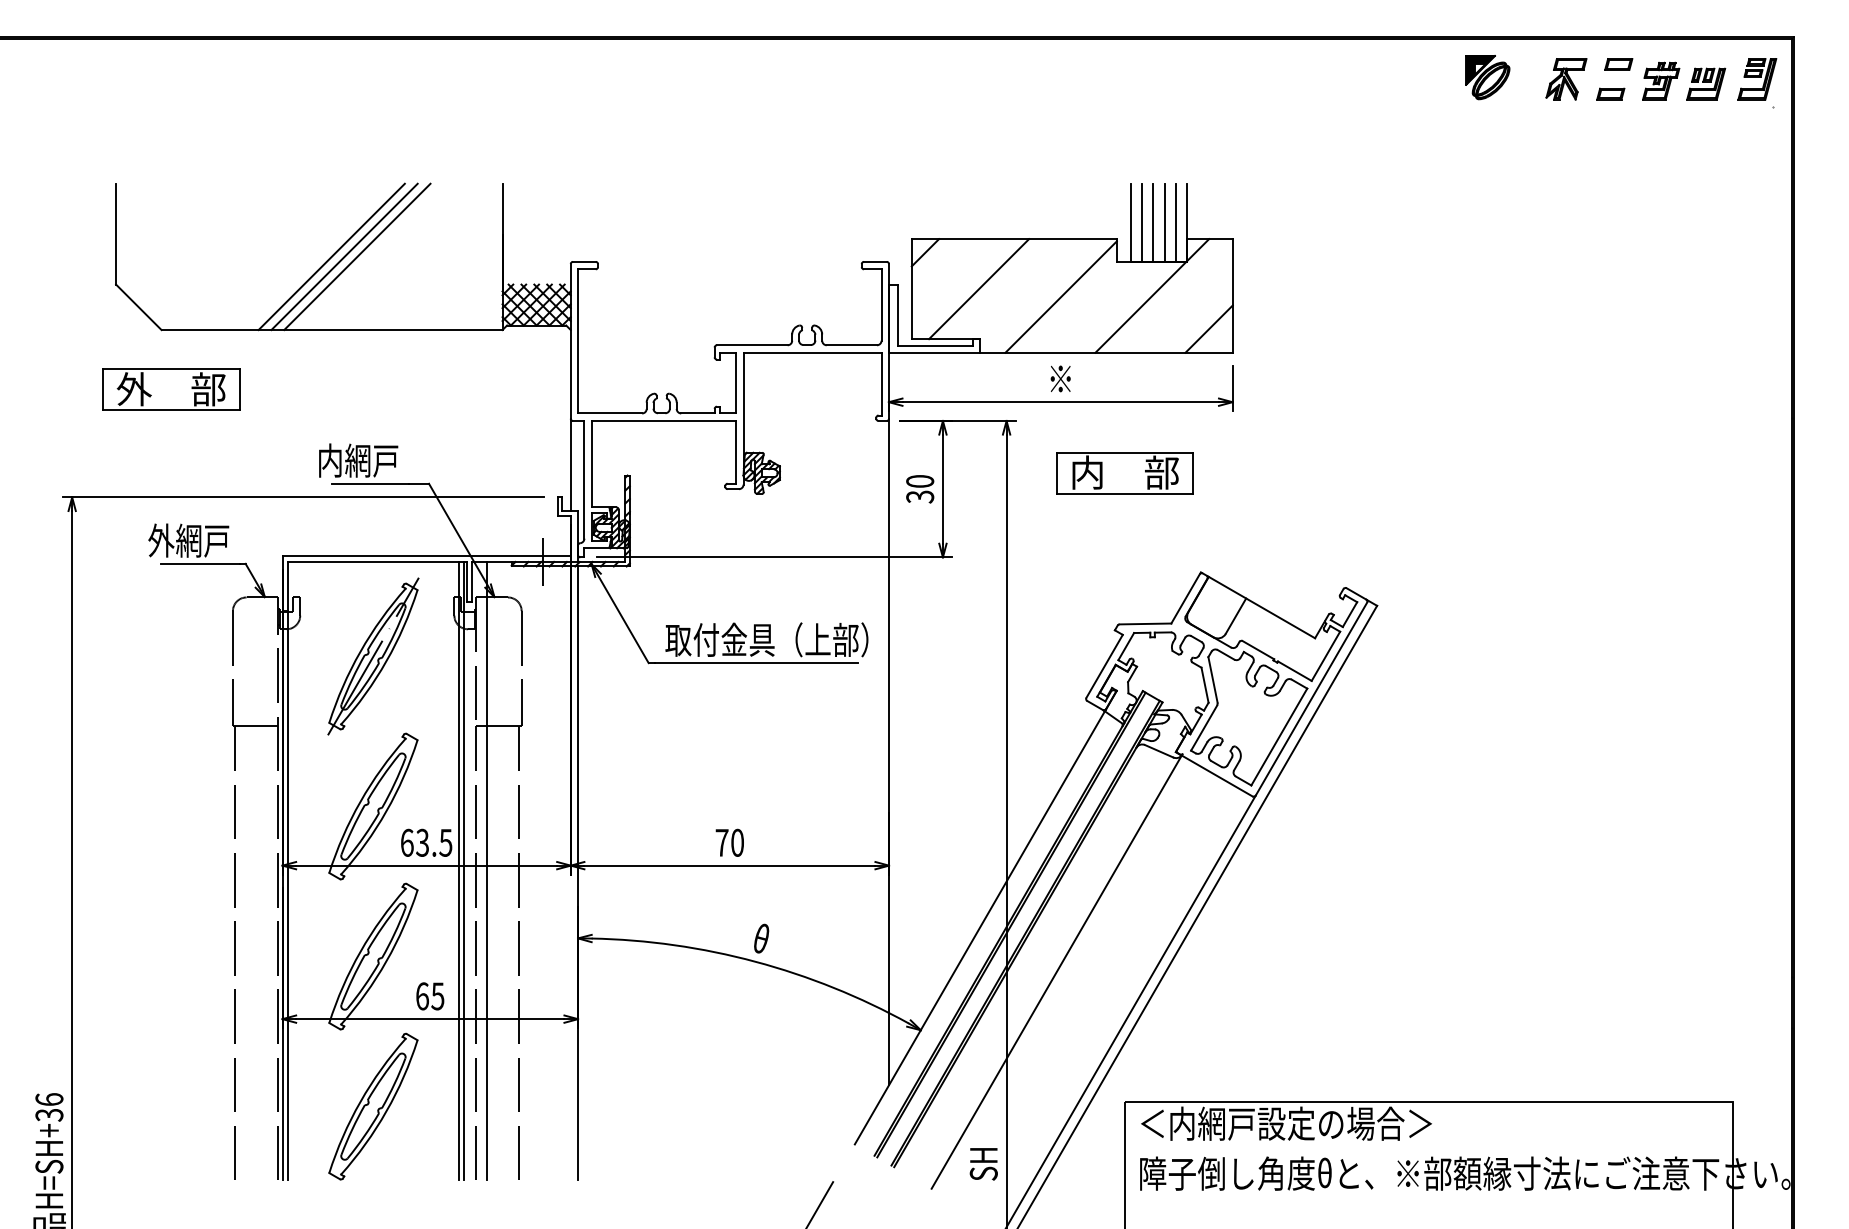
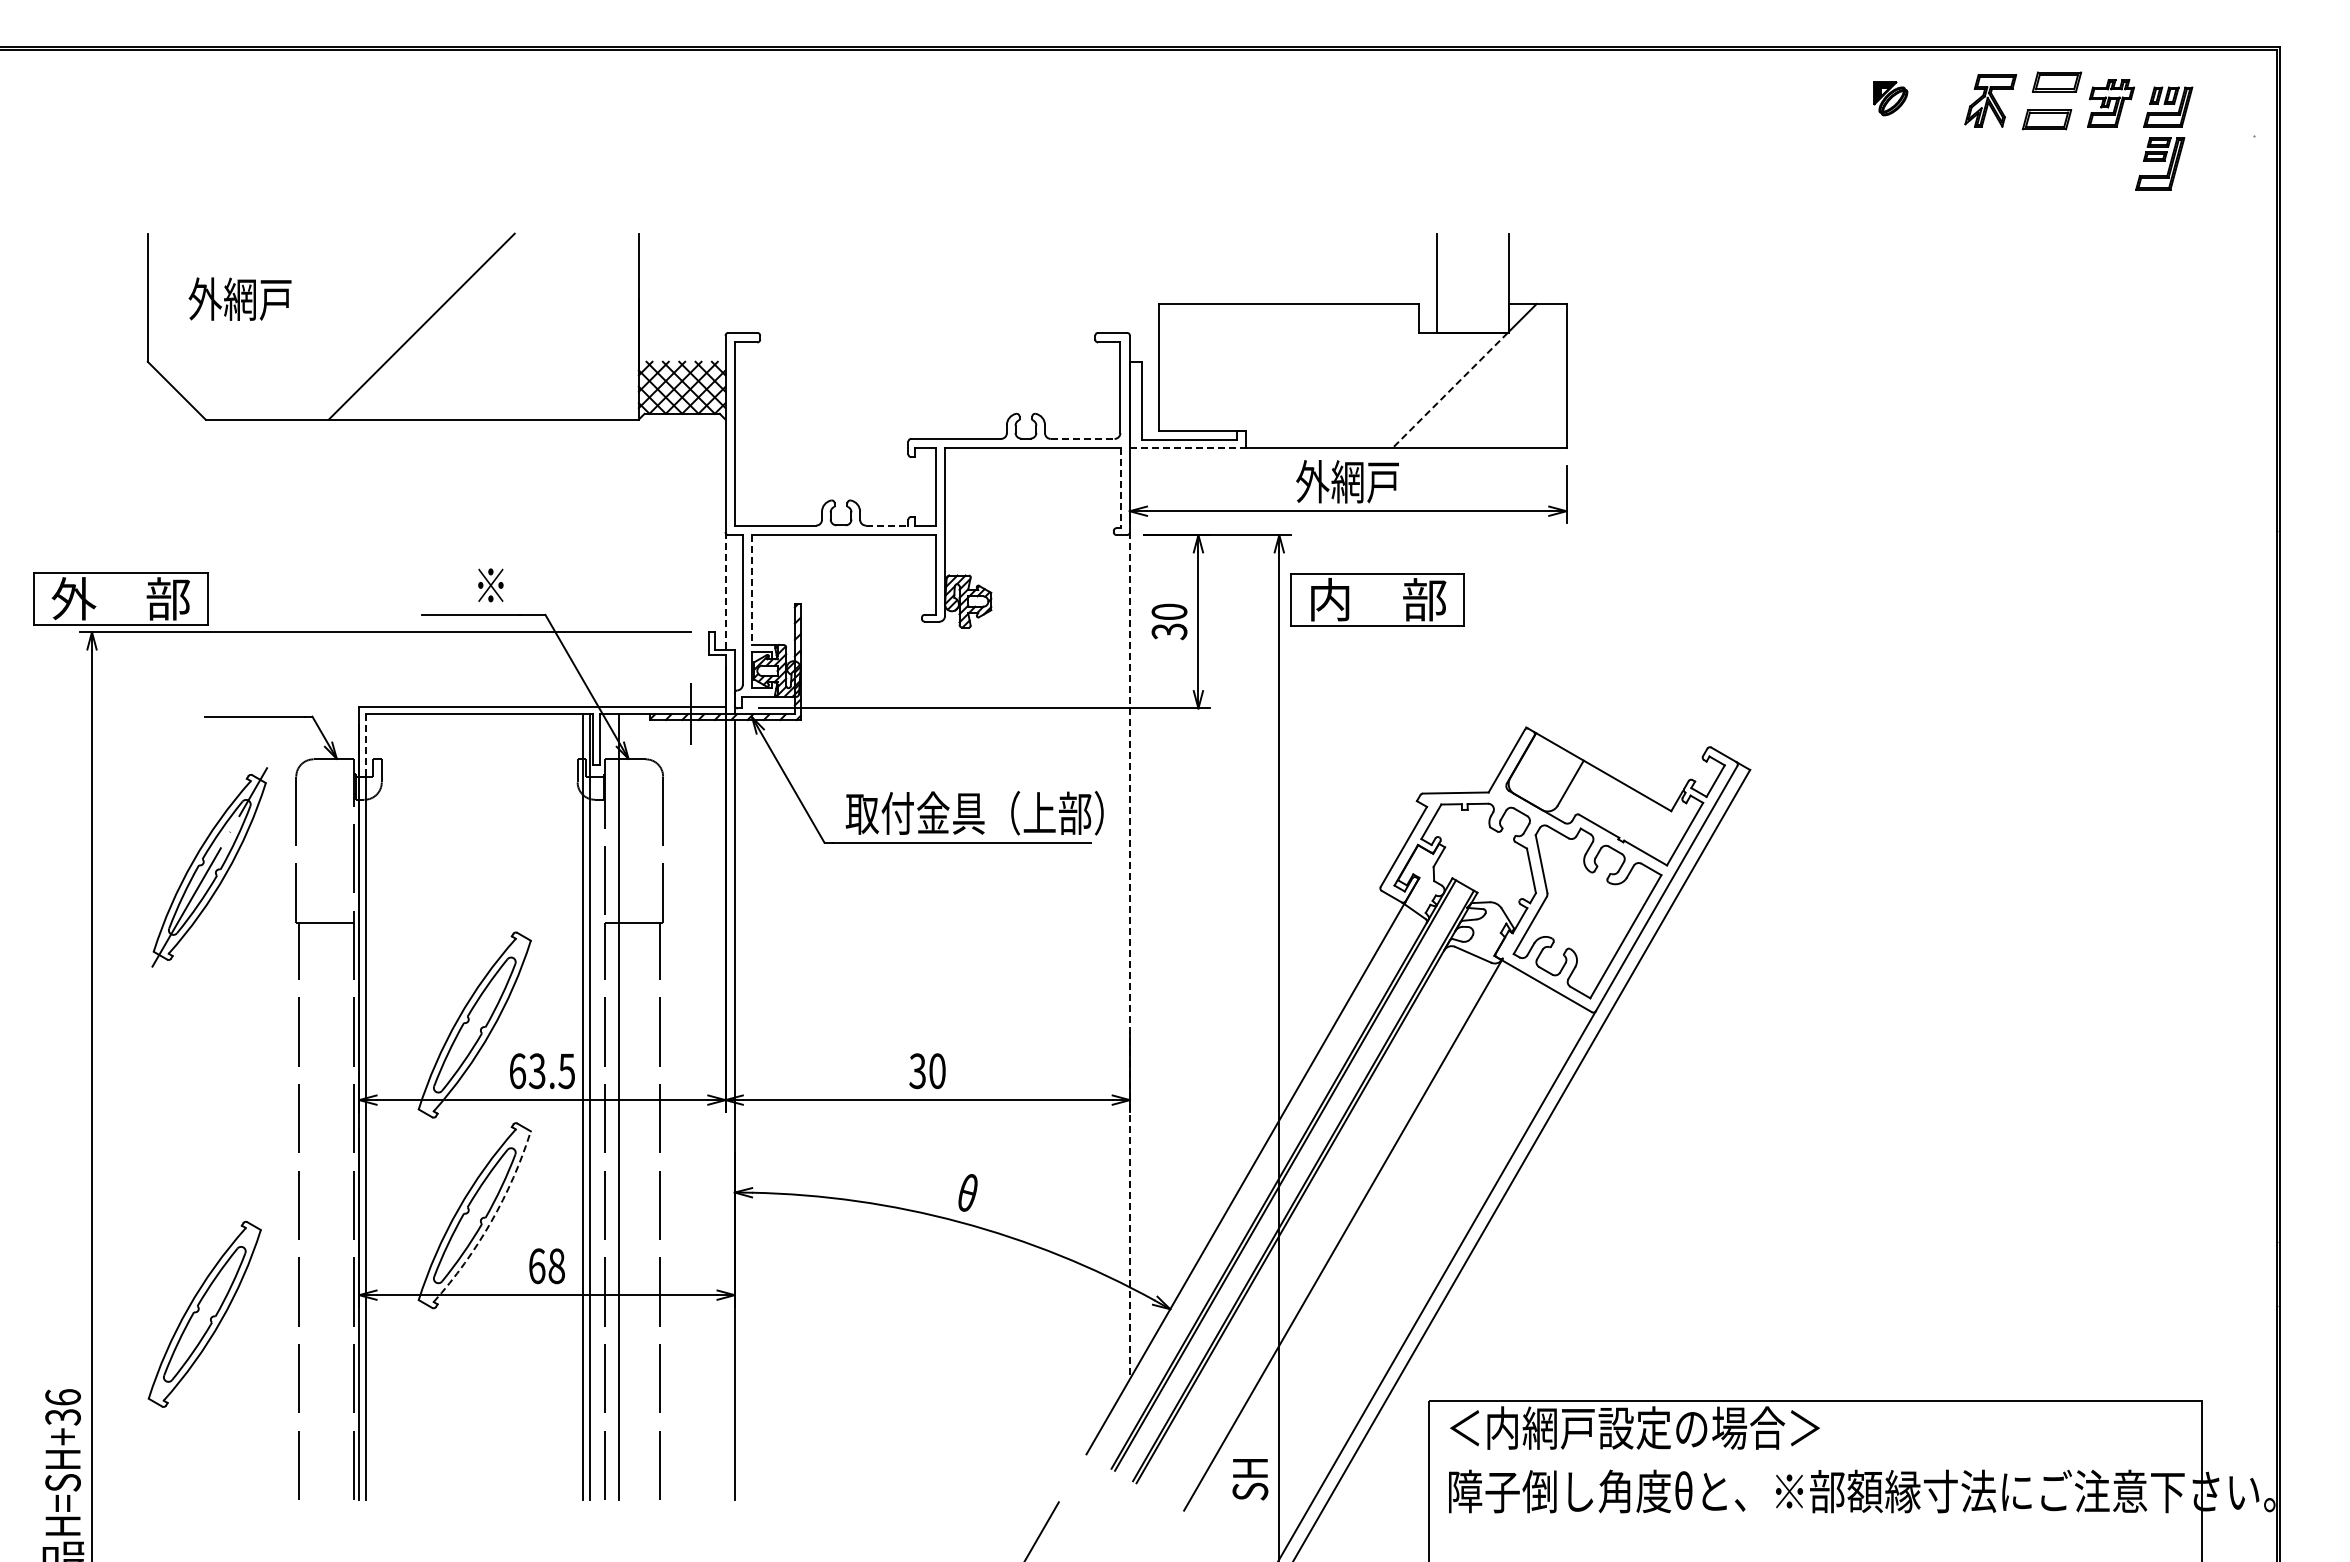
part: (1619, 63) -> (2057, 81), size x1.4
part: (1487, 77) -> (1890, 98), size x0.6
part: (1757, 78) -> (2160, 163), moved
part: (1610, 93) -> (2046, 119), size x1.4
line: (1142, 222) -> (1451, 282), removed
line: (1153, 222) -> (1465, 282), removed
line: (1164, 222) -> (1480, 282), removed
line: (1175, 222) -> (1494, 282), removed
line: (924, 252) -> (1175, 321), removed
line: (344, 256) -> (438, 326), removed
line: (357, 256) -> (454, 326), removed
line: (978, 289) -> (1243, 367), removed
line: (1061, 296) -> (1348, 377), removed
line: (1141, 307) -> (1450, 390), solid -> dashed
line: (1209, 329) -> (1536, 418), removed
line: (851, 344) -> (1082, 438), solid -> dashed
line: (934, 352) -> (1187, 448), solid -> dashed
text: (1060, 378) -> (1347, 481), ※ -> 外網戸
line: (881, 384) -> (1120, 488), solid -> dashed
part: (170, 389) -> (120, 598), moved
line: (698, 413) -> (887, 525), solid -> dashed
text: (358, 460) -> (455, 585), 内網戸 -> ※
line: (570, 464) -> (725, 590), solid -> dashed
line: (591, 464) -> (752, 590), solid -> dashed
part: (1124, 472) -> (1377, 599), moved
text: (188, 540) -> (239, 298), moved
line: (288, 586) -> (366, 745), solid -> dashed
part: (373, 656) -> (209, 867), moved
line: (888, 752) -> (1129, 956), solid -> dashed
text: (721, 843) -> (917, 1071), 70 -> 30
arc: (386, 961) -> (491, 1221), solid -> dashed
text: (437, 996) -> (556, 1266), 65 -> 68
part: (373, 1105) -> (204, 1313), moved

